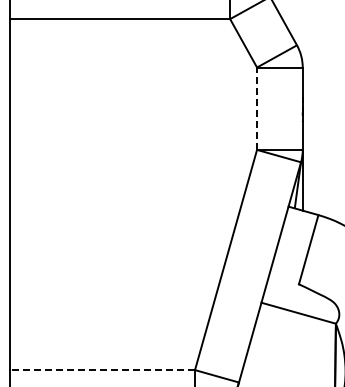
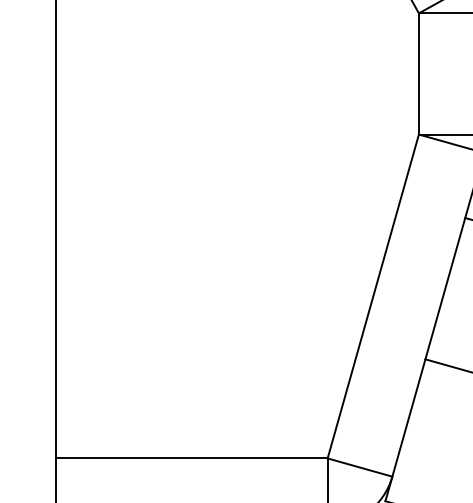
line: (257, 108) -> (419, 73), dashed -> solid
line: (102, 370) -> (191, 458), dashed -> solid

